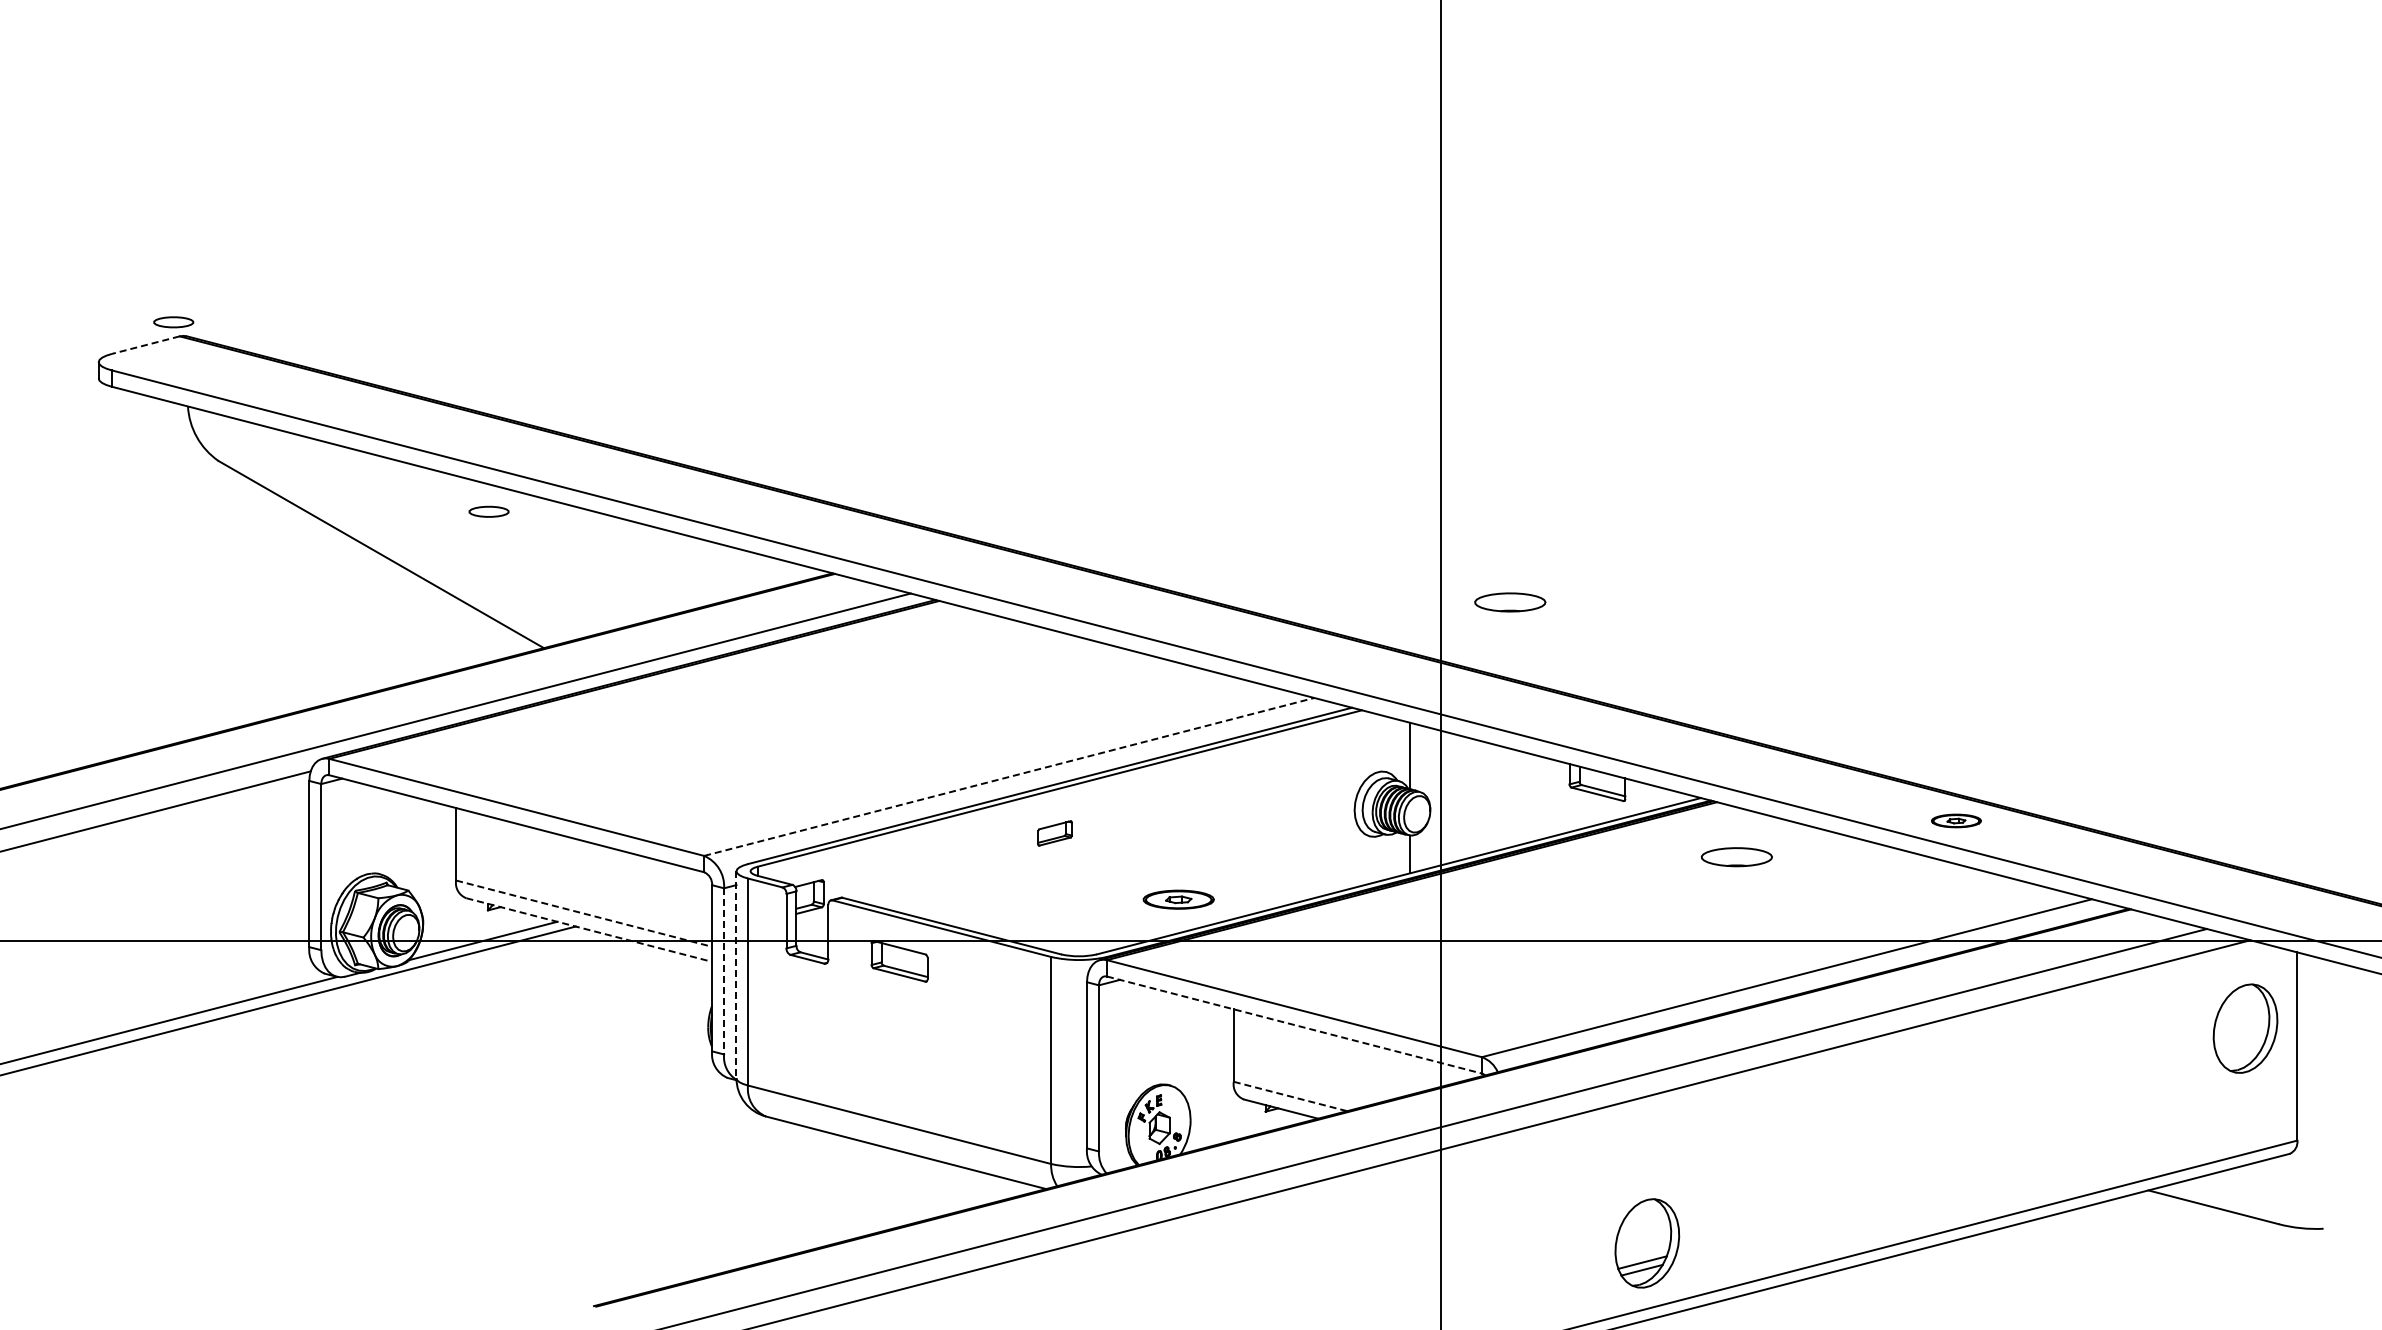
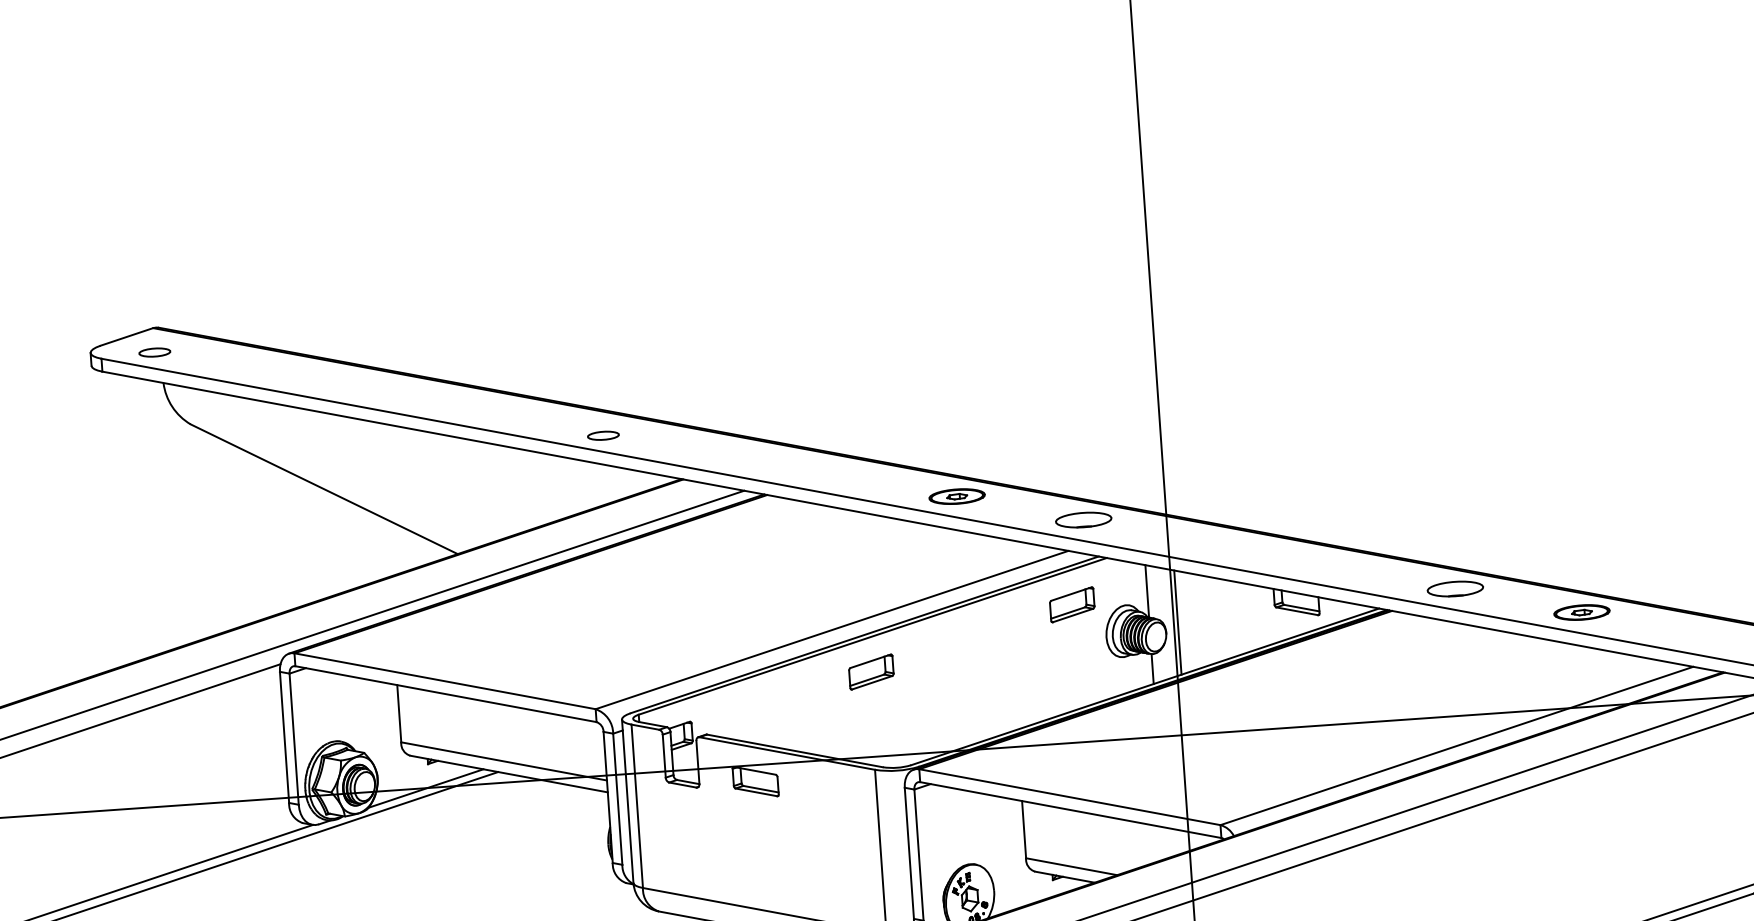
part: (173, 322) -> (154, 352), moved
line: (145, 345) -> (126, 337), dashed -> solid
part: (488, 511) -> (602, 435), moved
part: (1510, 602) -> (1083, 520), moved
part: (1314, 765) -> (1072, 604), added
line: (1009, 776) -> (832, 629), dashed -> solid
line: (1445, 798) -> (1177, 622), added
part: (1956, 820) -> (1582, 612), size x1.43
part: (1054, 833) -> (870, 672), size x1.67
part: (1736, 857) -> (1455, 589), moved
part: (1178, 899) -> (956, 496), moved
line: (584, 913) -> (504, 761), dashed -> solid
line: (589, 930) -> (509, 774), dashed -> solid
line: (724, 971) -> (618, 799), dashed -> solid
line: (736, 974) -> (627, 801), dashed -> solid
line: (1294, 1025) -> (1070, 810), dashed -> solid
line: (1290, 1096) -> (1071, 866), dashed -> solid

